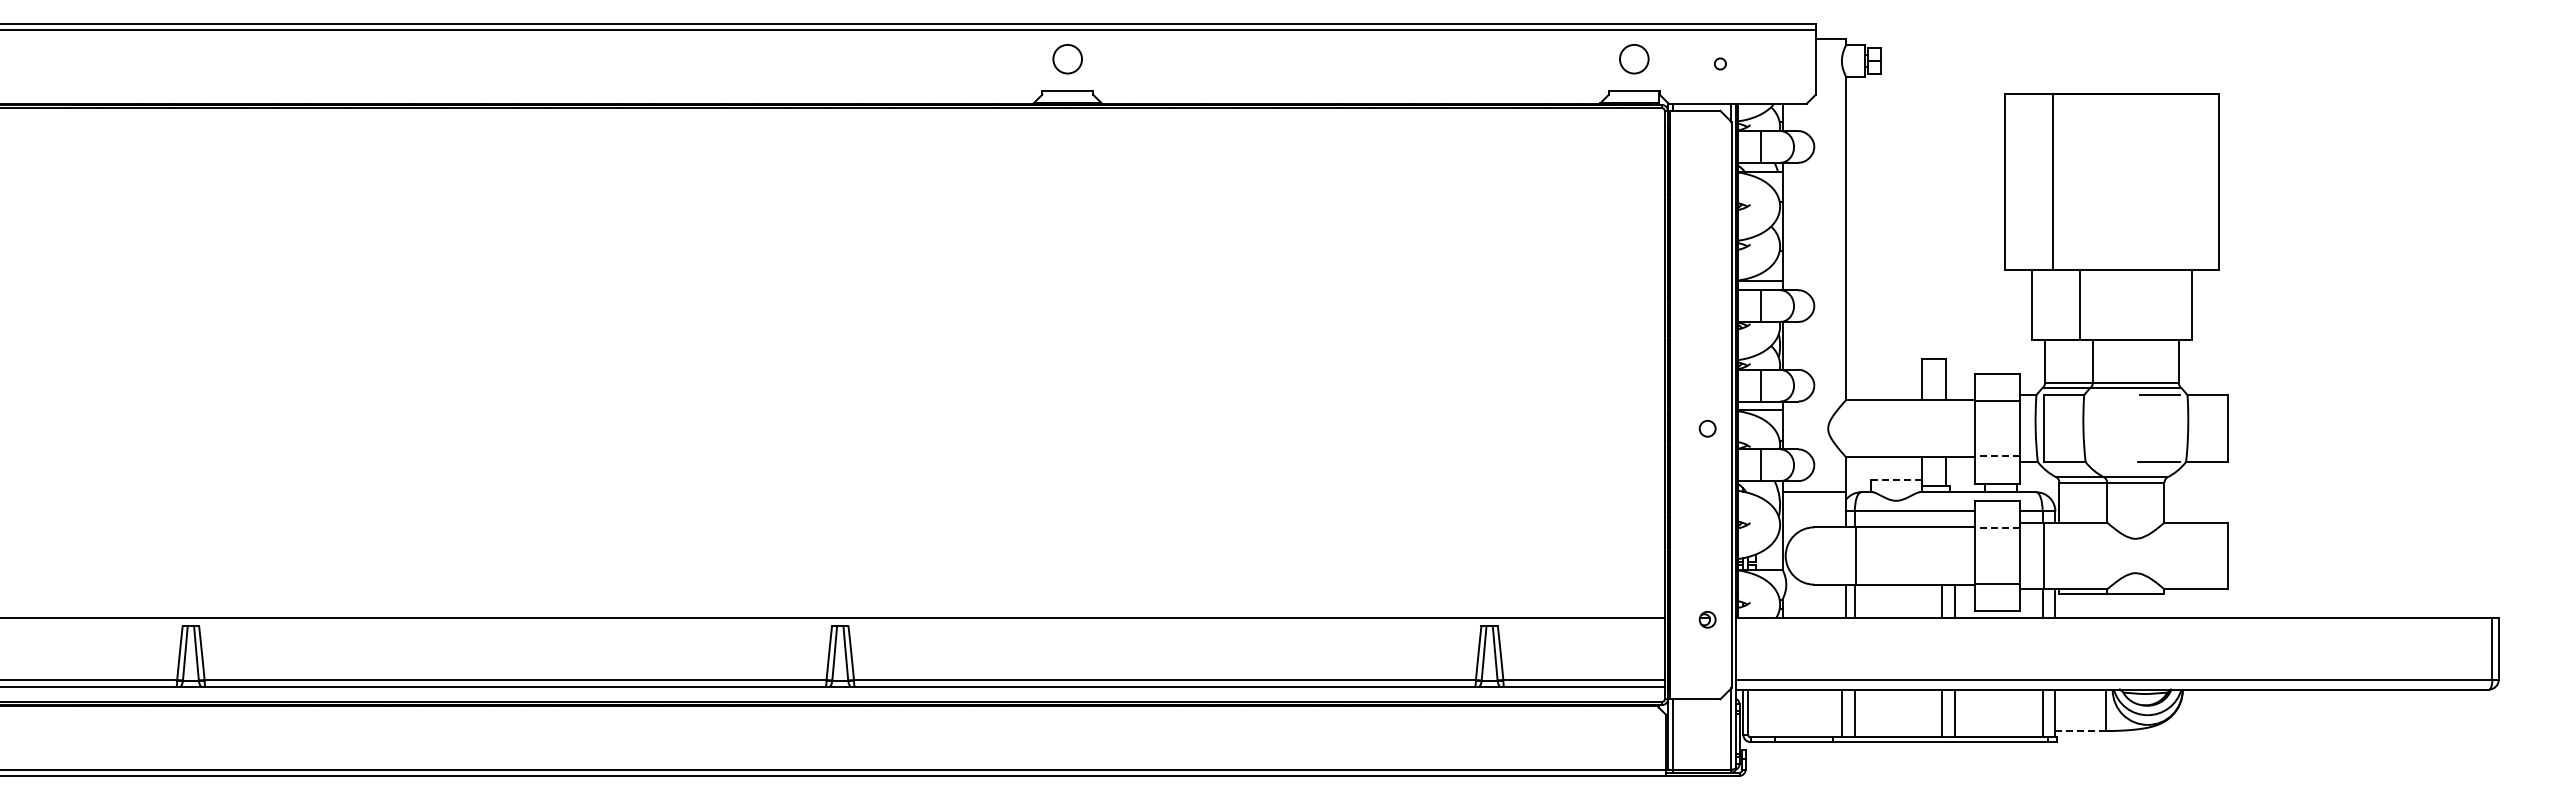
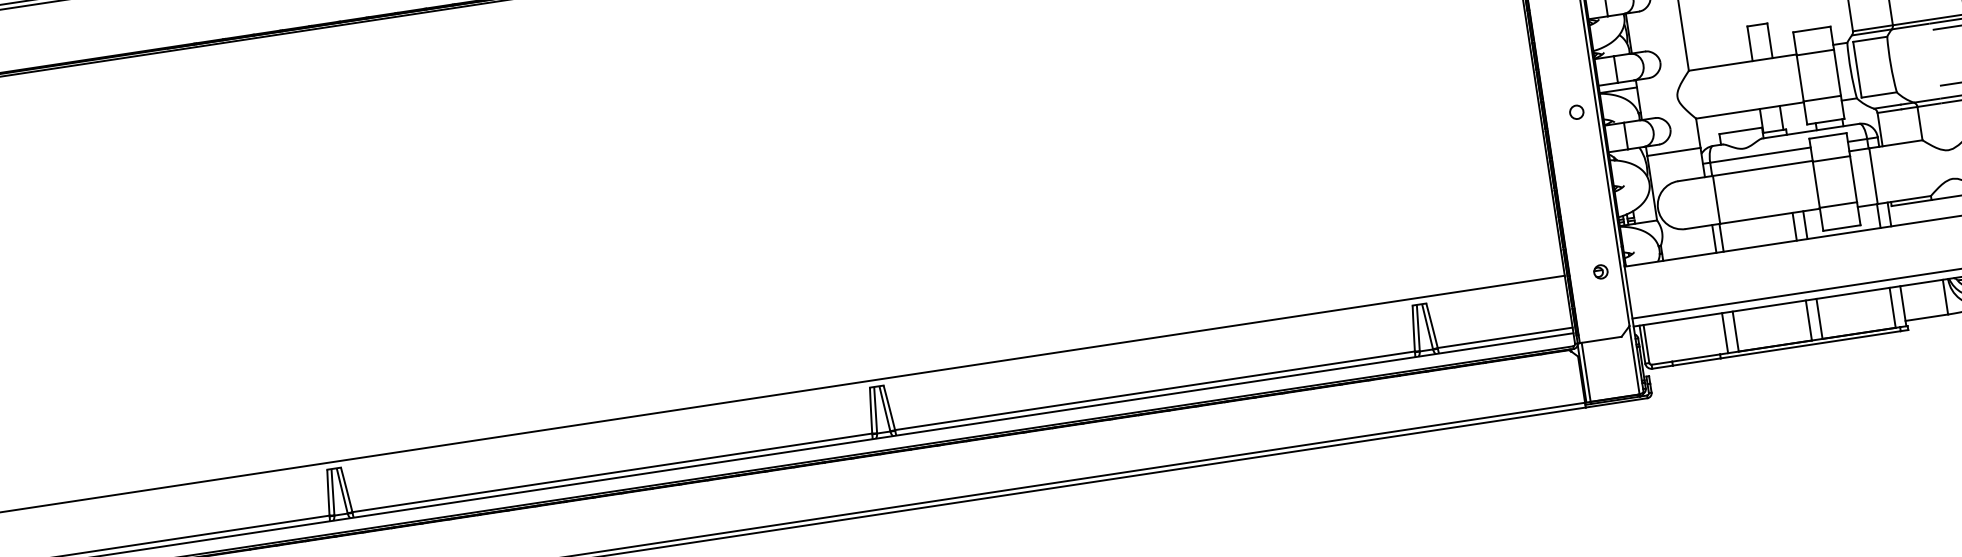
line: (1996, 456) -> (1821, 98), dashed -> solid
line: (1896, 479) -> (1740, 130), dashed -> solid
line: (1996, 528) -> (1830, 159), dashed -> solid
line: (2081, 731) -> (1927, 318), dashed -> solid

